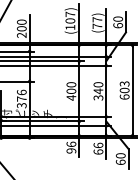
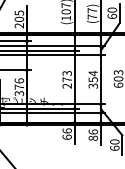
text: (21, 21) -> (19, 12), 200 -> 205
text: (98, 88) -> (93, 77), 340 -> 354
text: (71, 91) -> (67, 79), 400 -> 273
text: (71, 150) -> (67, 136), 96 -> 66
text: (98, 151) -> (93, 137), 66 -> 86

